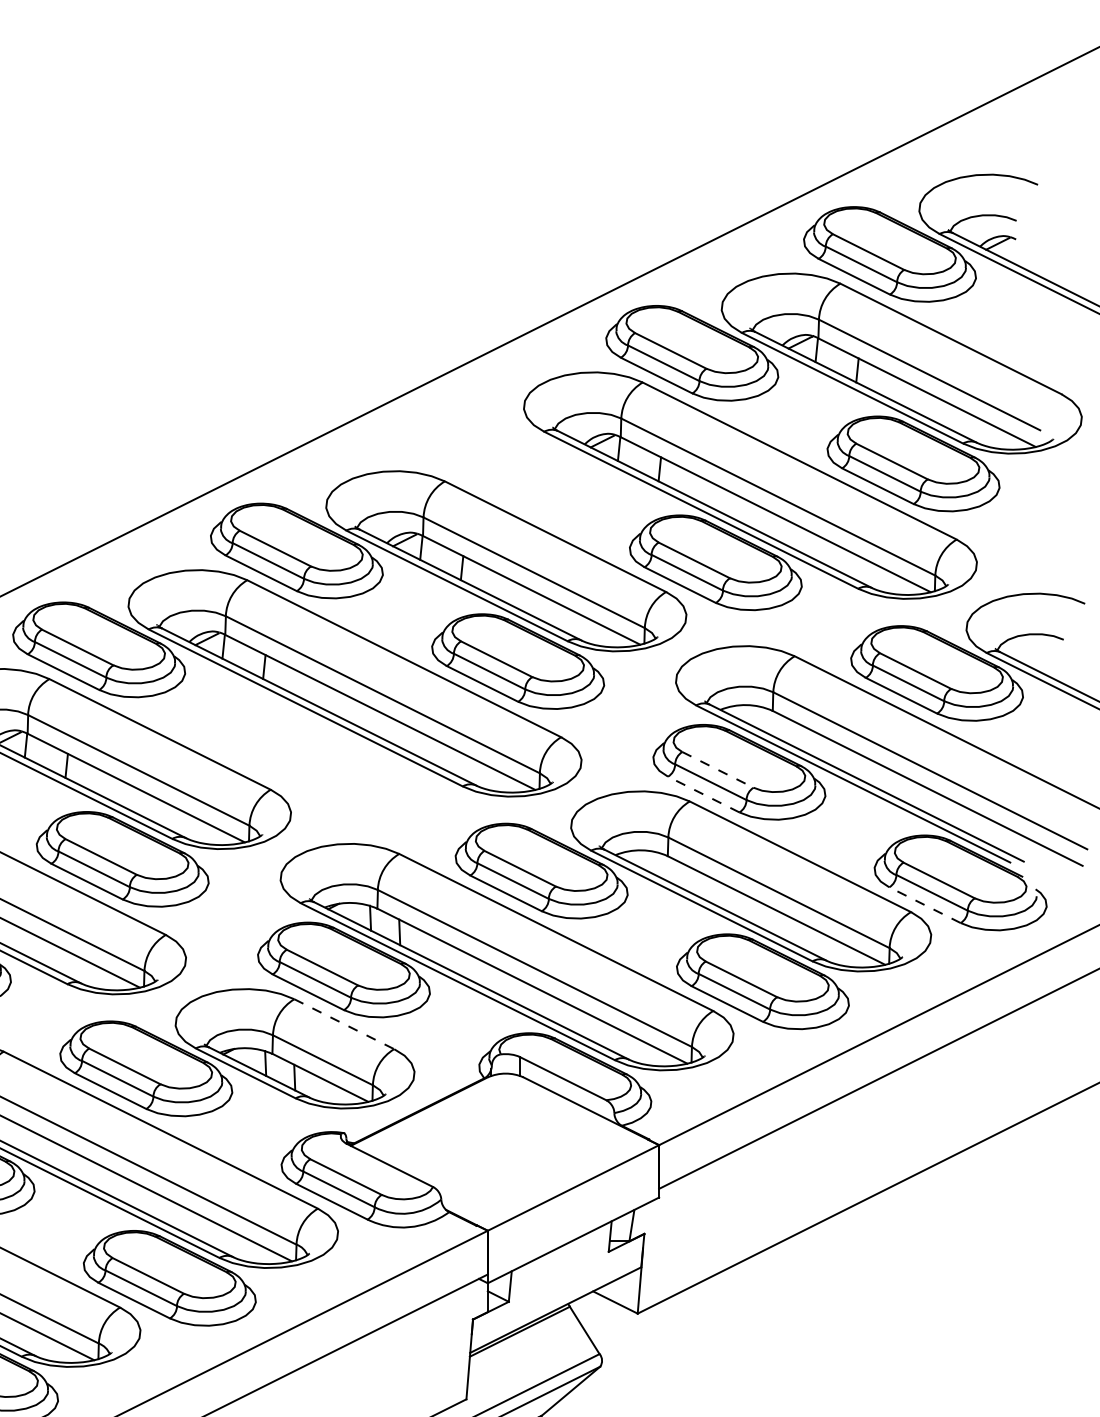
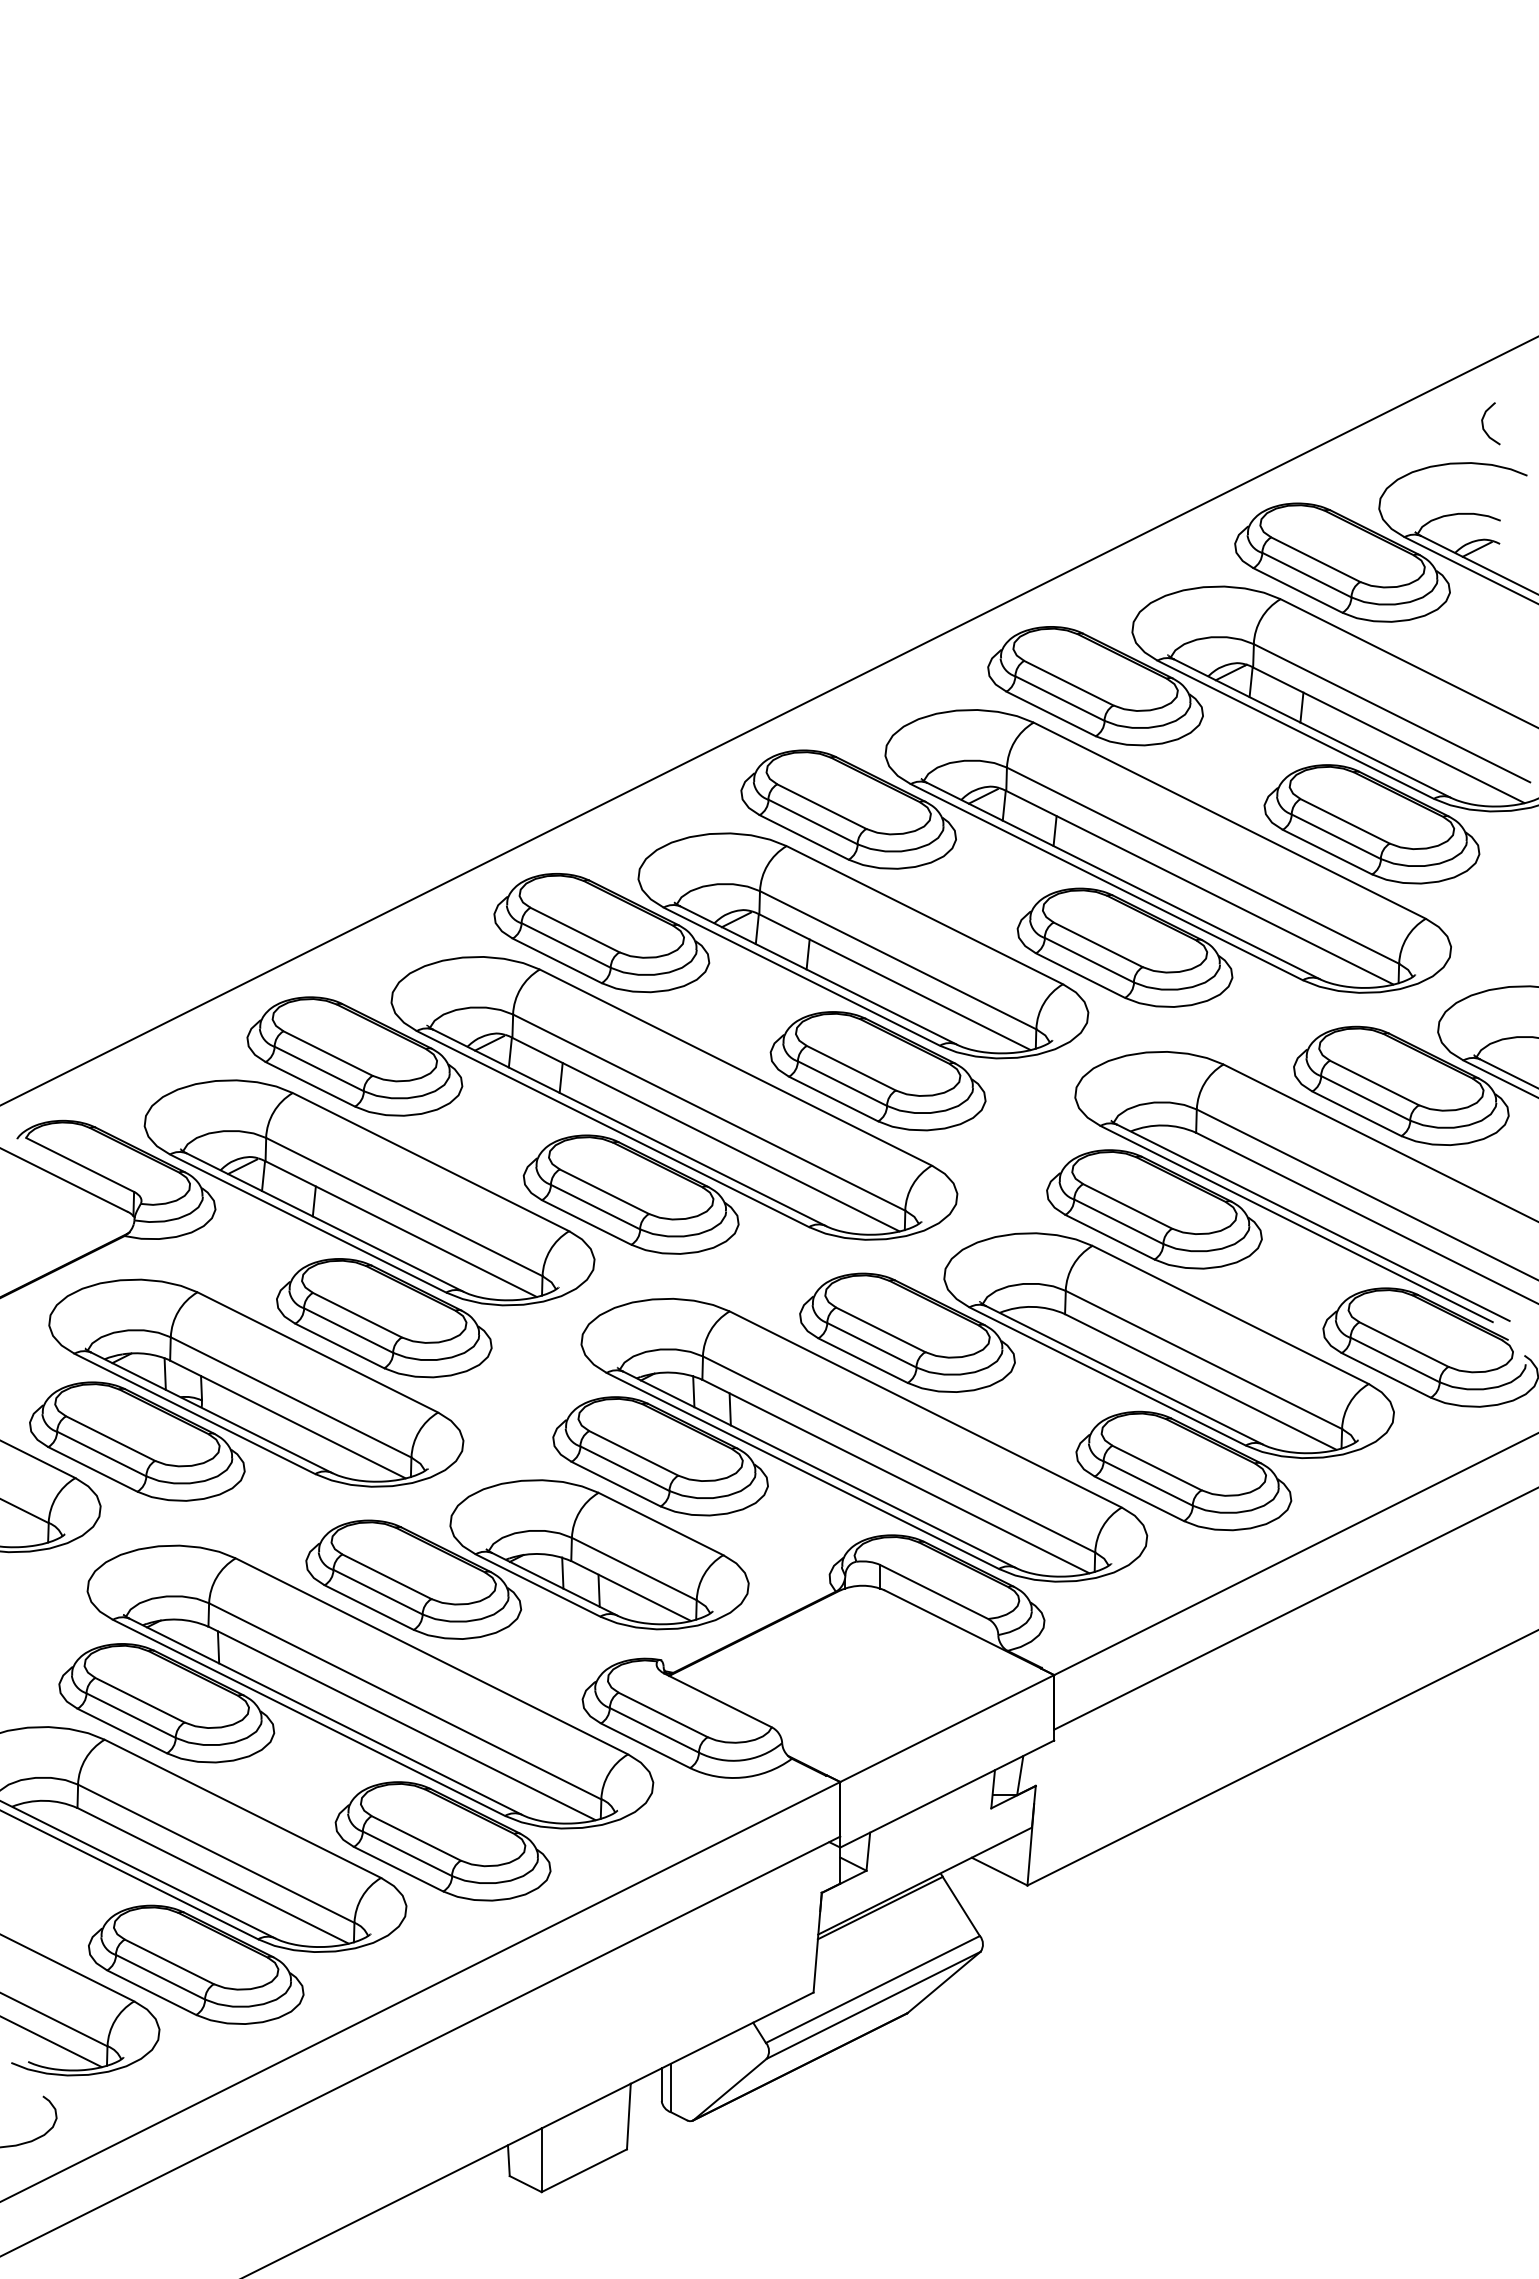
curve: (1002, 143) -> (1483, 423), added
part: (494, 452) -> (848, 809), added
part: (319, 760) -> (630, 1194), added
line: (717, 769) -> (1127, 1206), dashed -> solid
line: (703, 794) -> (1109, 1237), dashed -> solid
line: (925, 905) -> (1386, 1375), dashed -> solid
line: (344, 1024) -> (661, 1524), dashed -> solid

